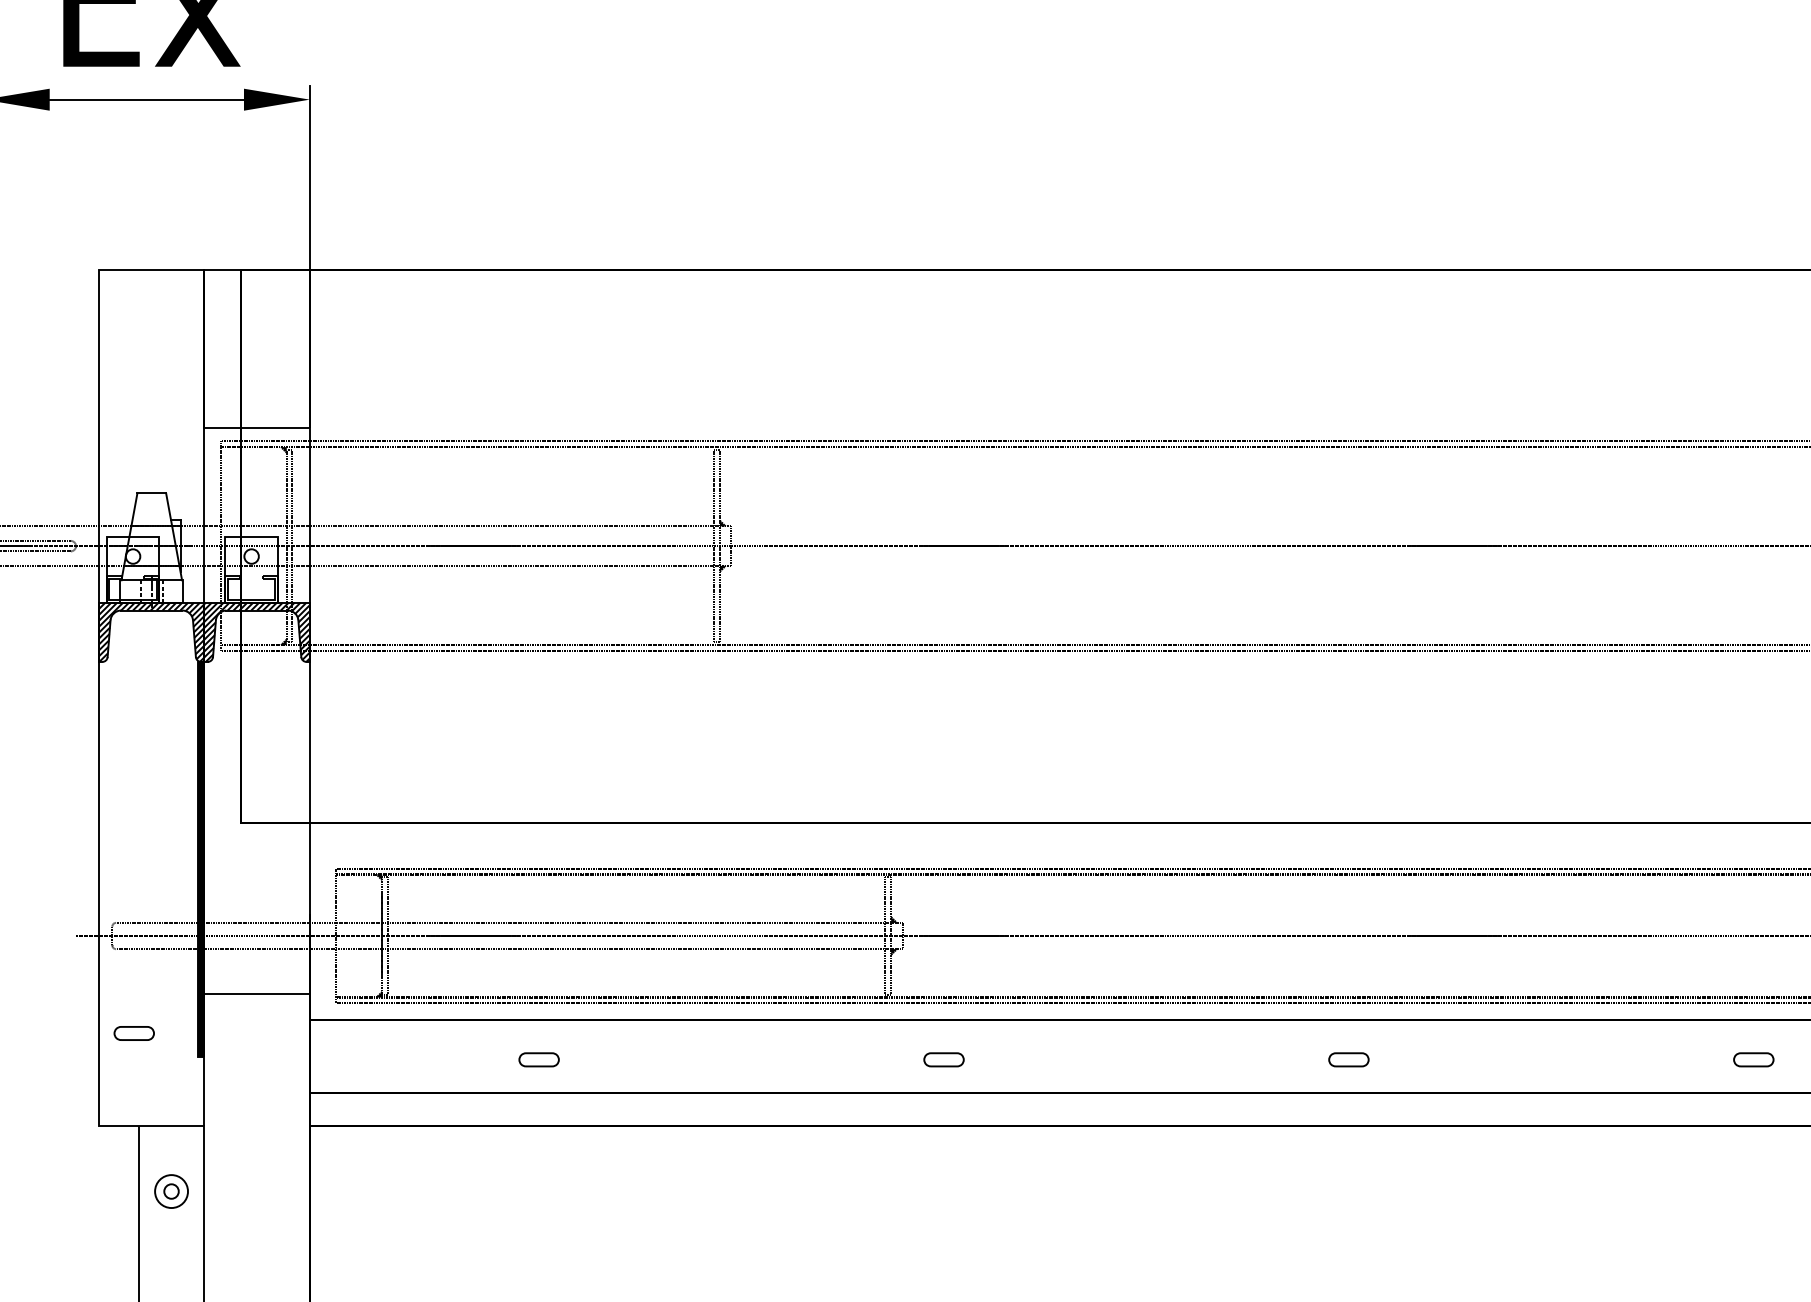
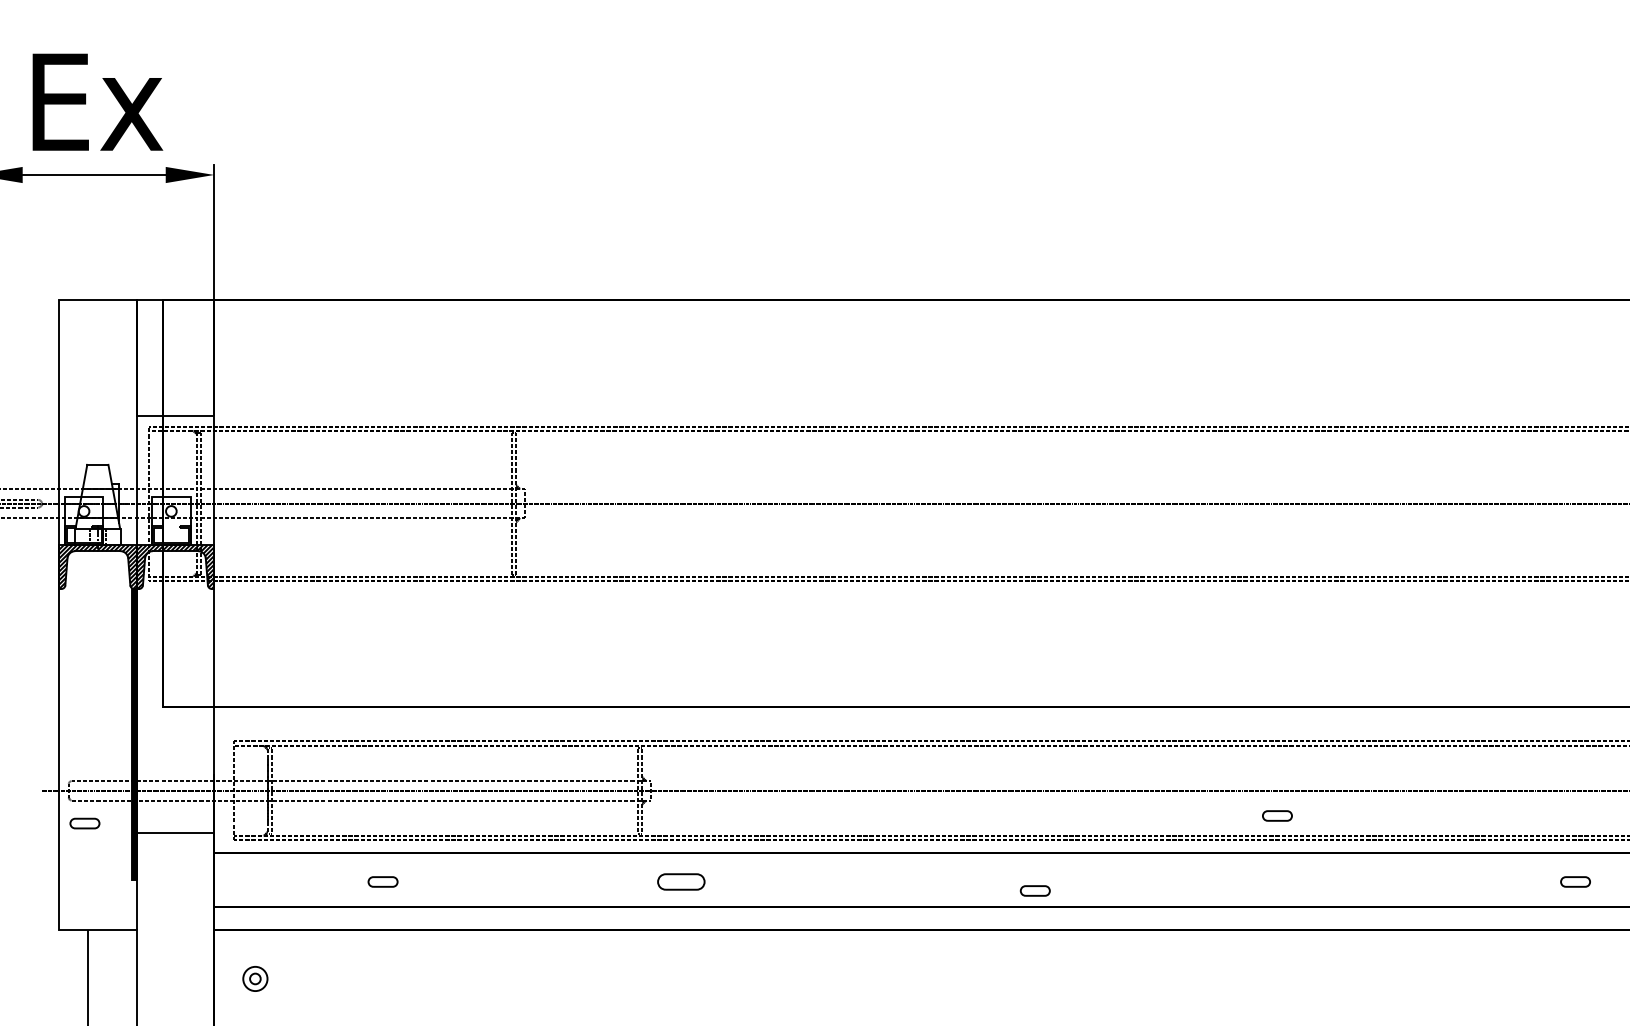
part: (133, 1033) -> (84, 823), moved
part: (943, 1059) -> (680, 881), size x1.6
part: (1347, 1059) -> (1034, 890), moved
part: (1753, 1059) -> (1277, 815), moved
part: (171, 1190) -> (255, 978), moved

